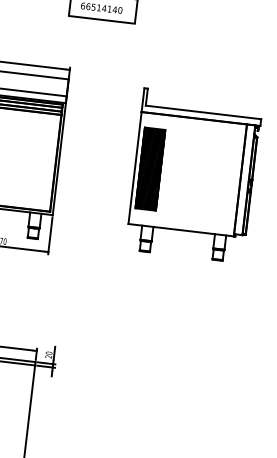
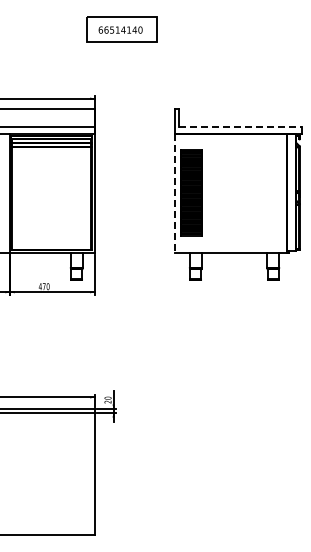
line: (203, 112) -> (240, 126), solid -> dashed
line: (135, 168) -> (175, 193), solid -> dashed

